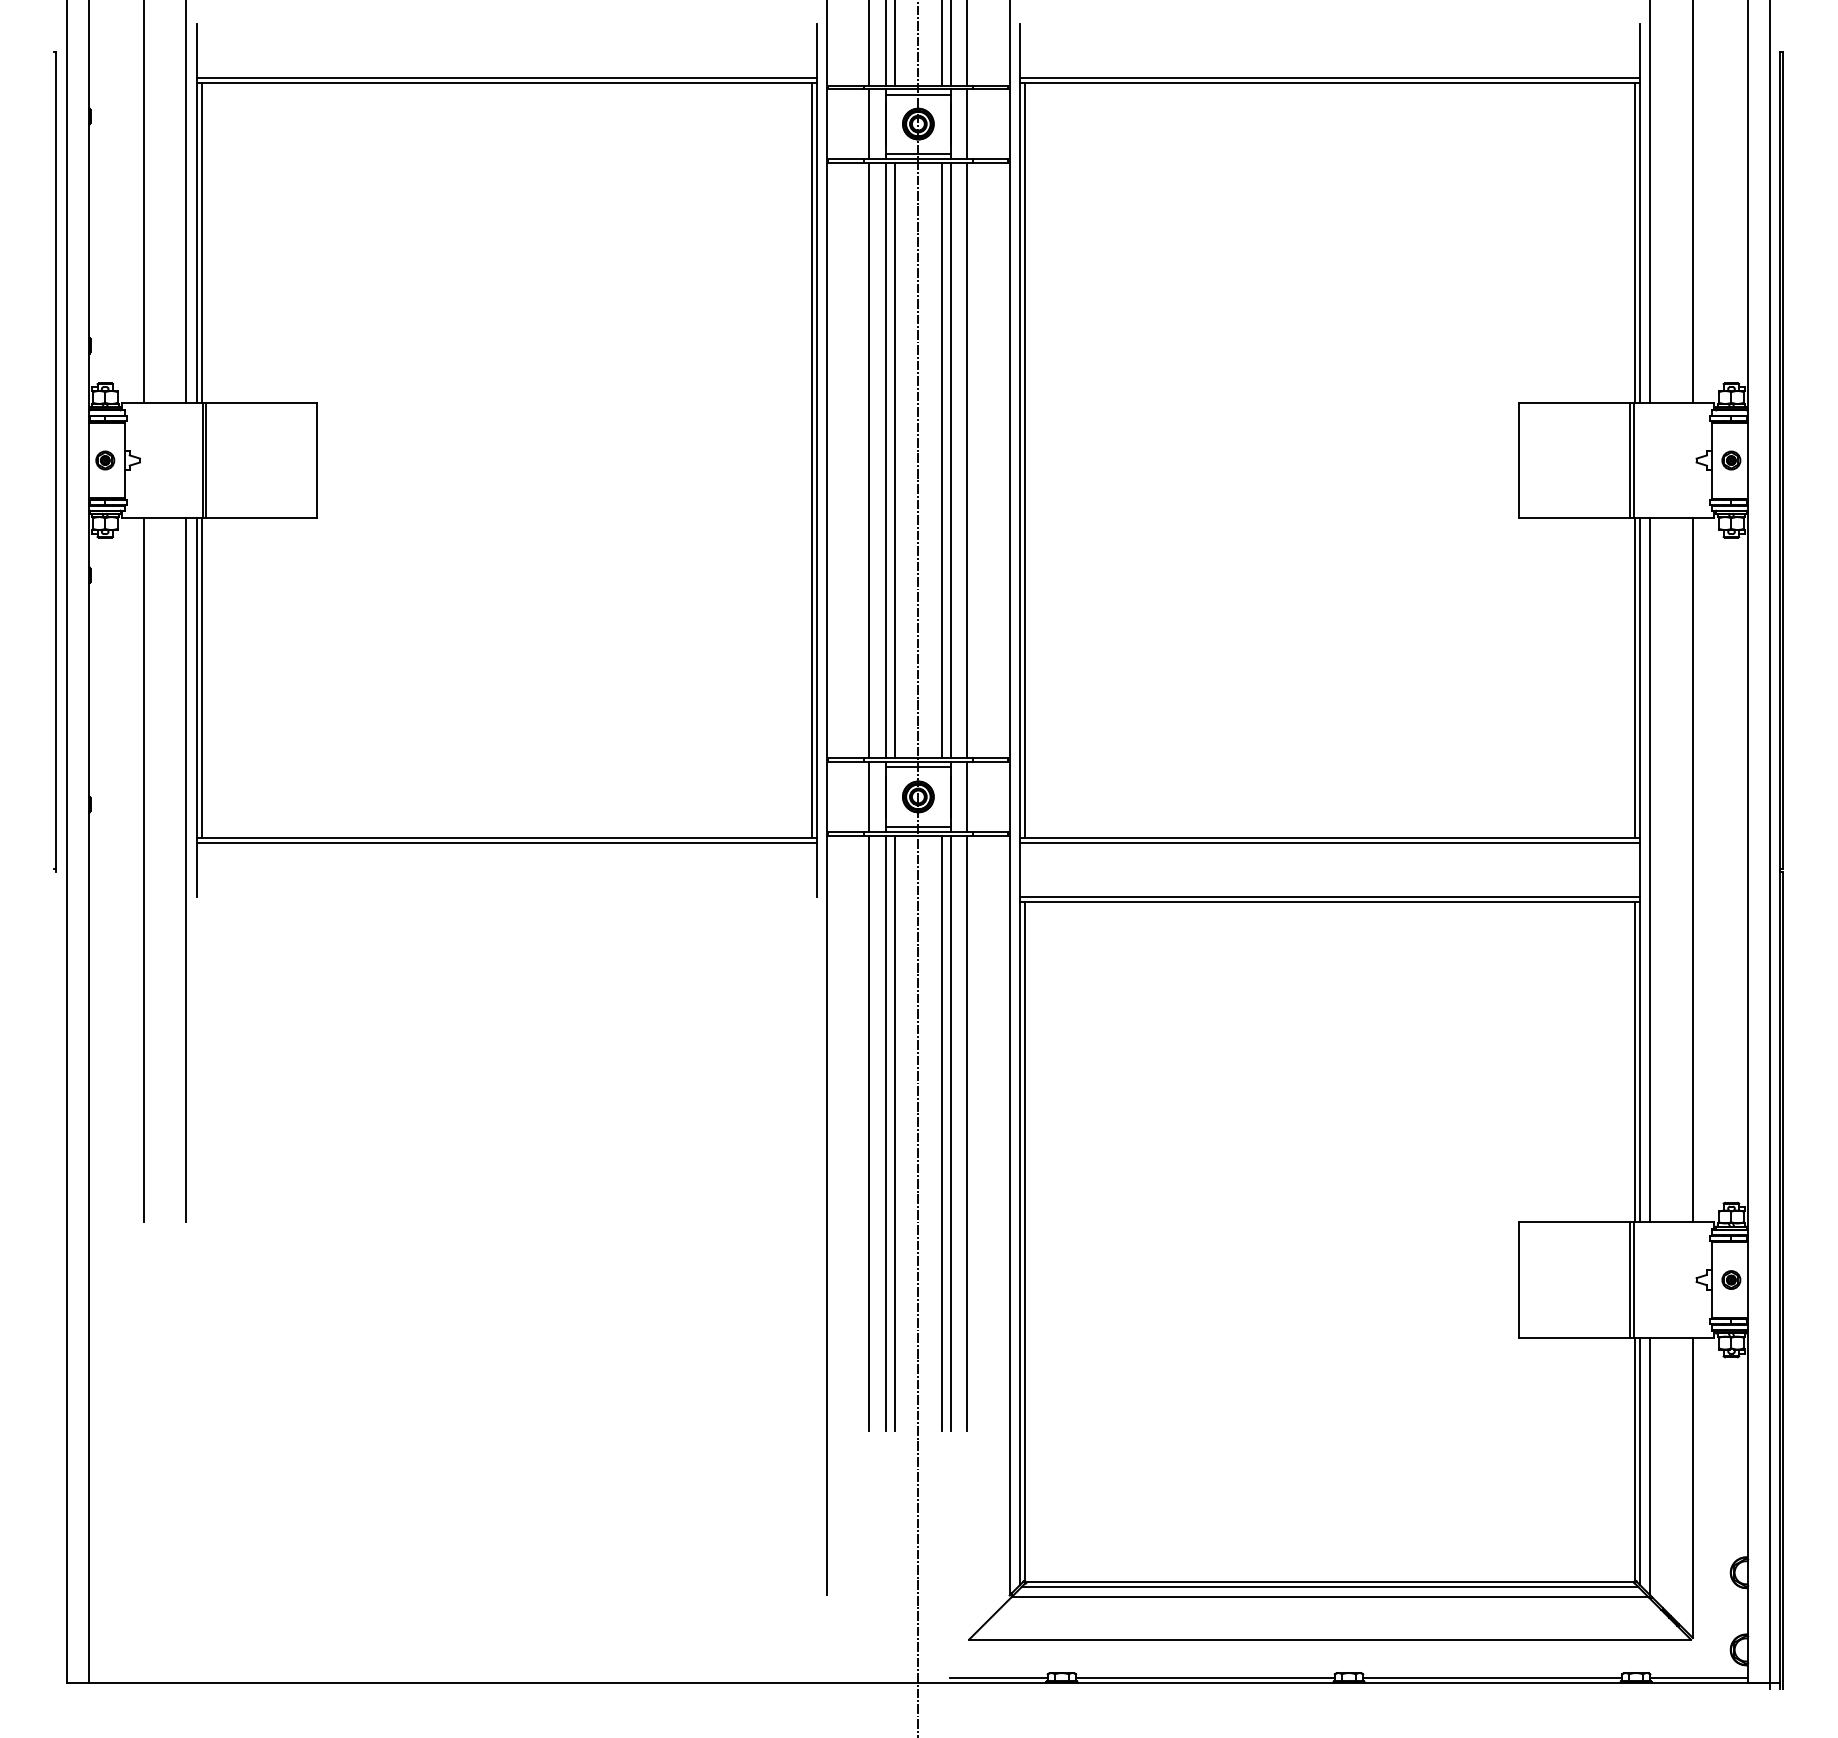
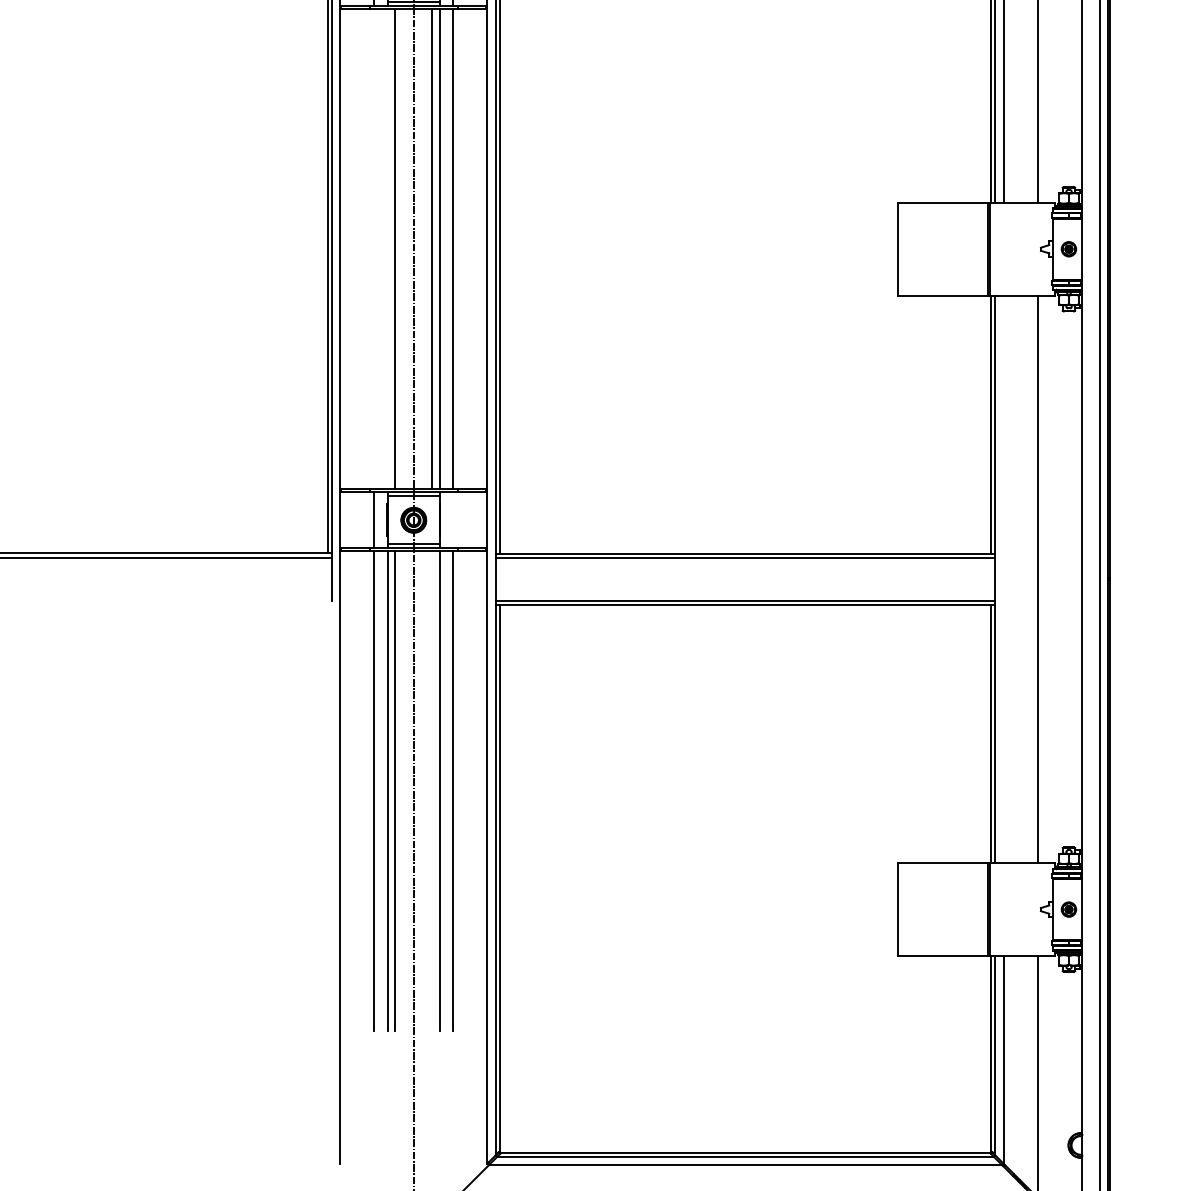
line: (869, 460) -> (374, 249), removed
line: (886, 460) -> (388, 249), removed
line: (967, 796) -> (453, 519), removed
line: (1650, 870) -> (1003, 579), removed
line: (941, 1133) -> (432, 791), removed

